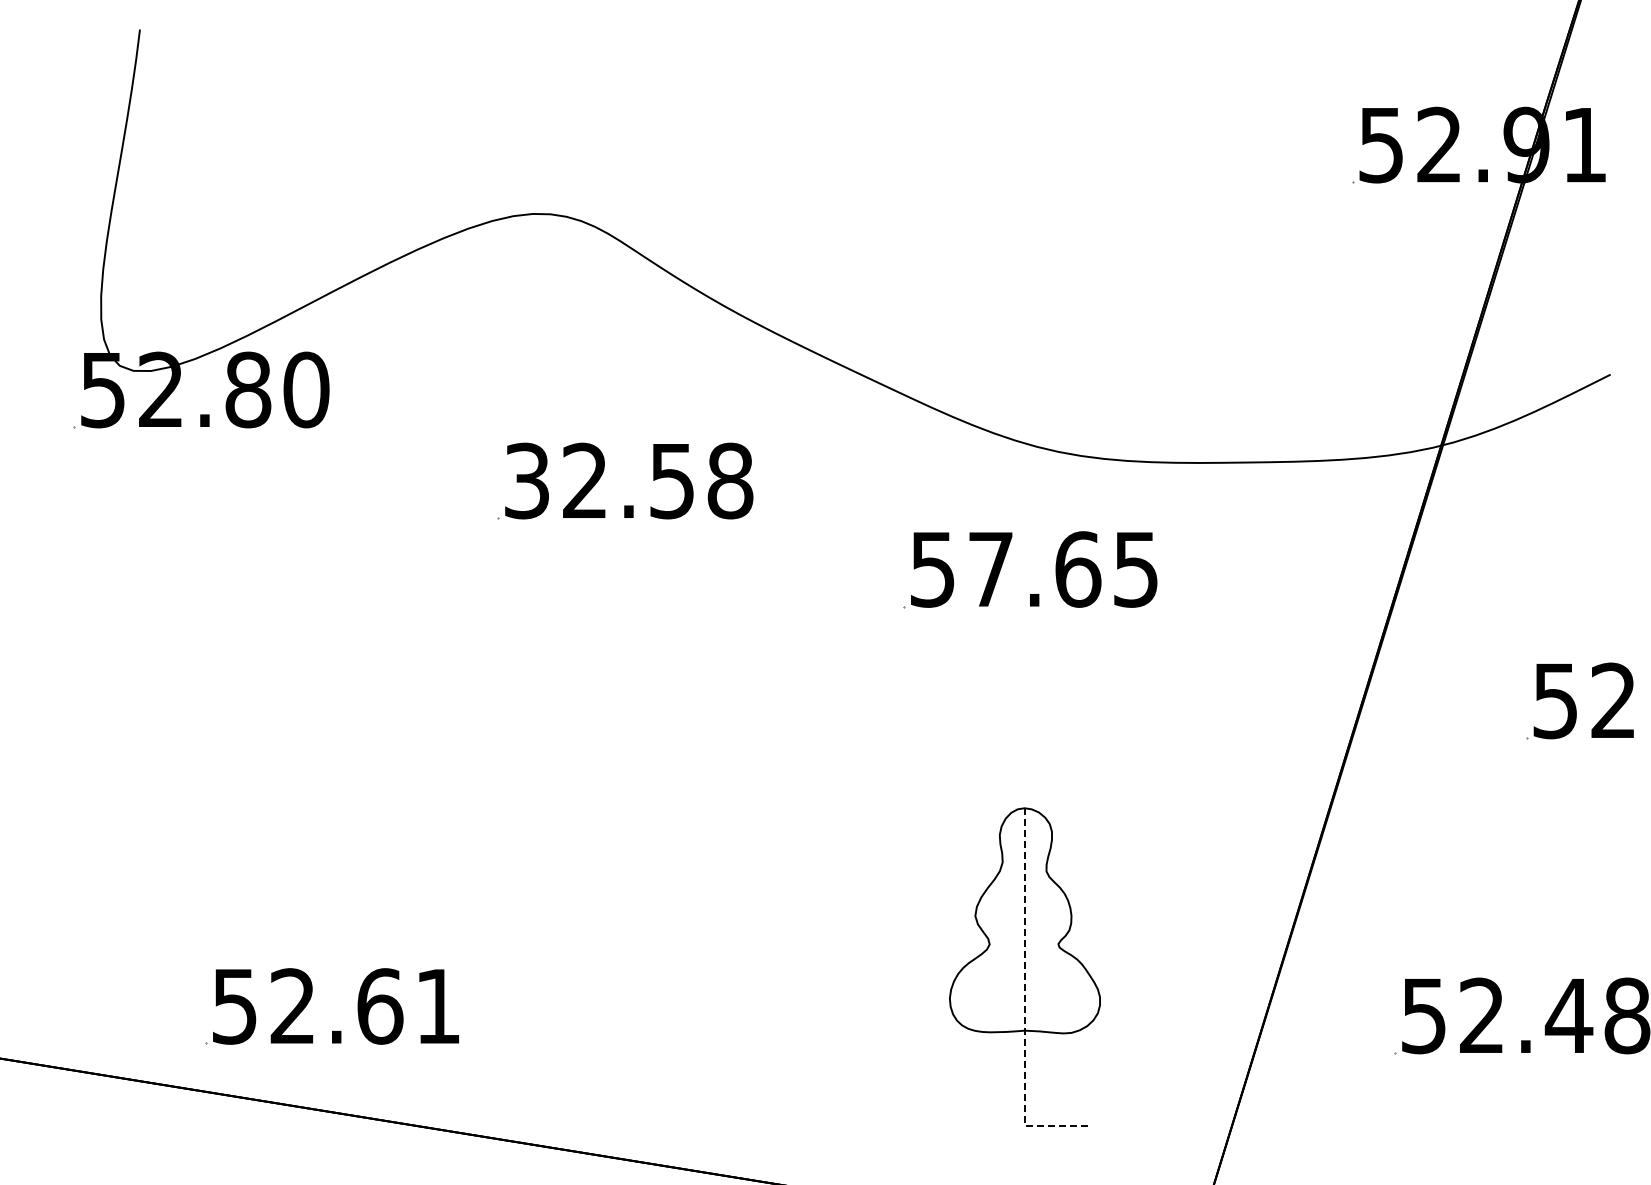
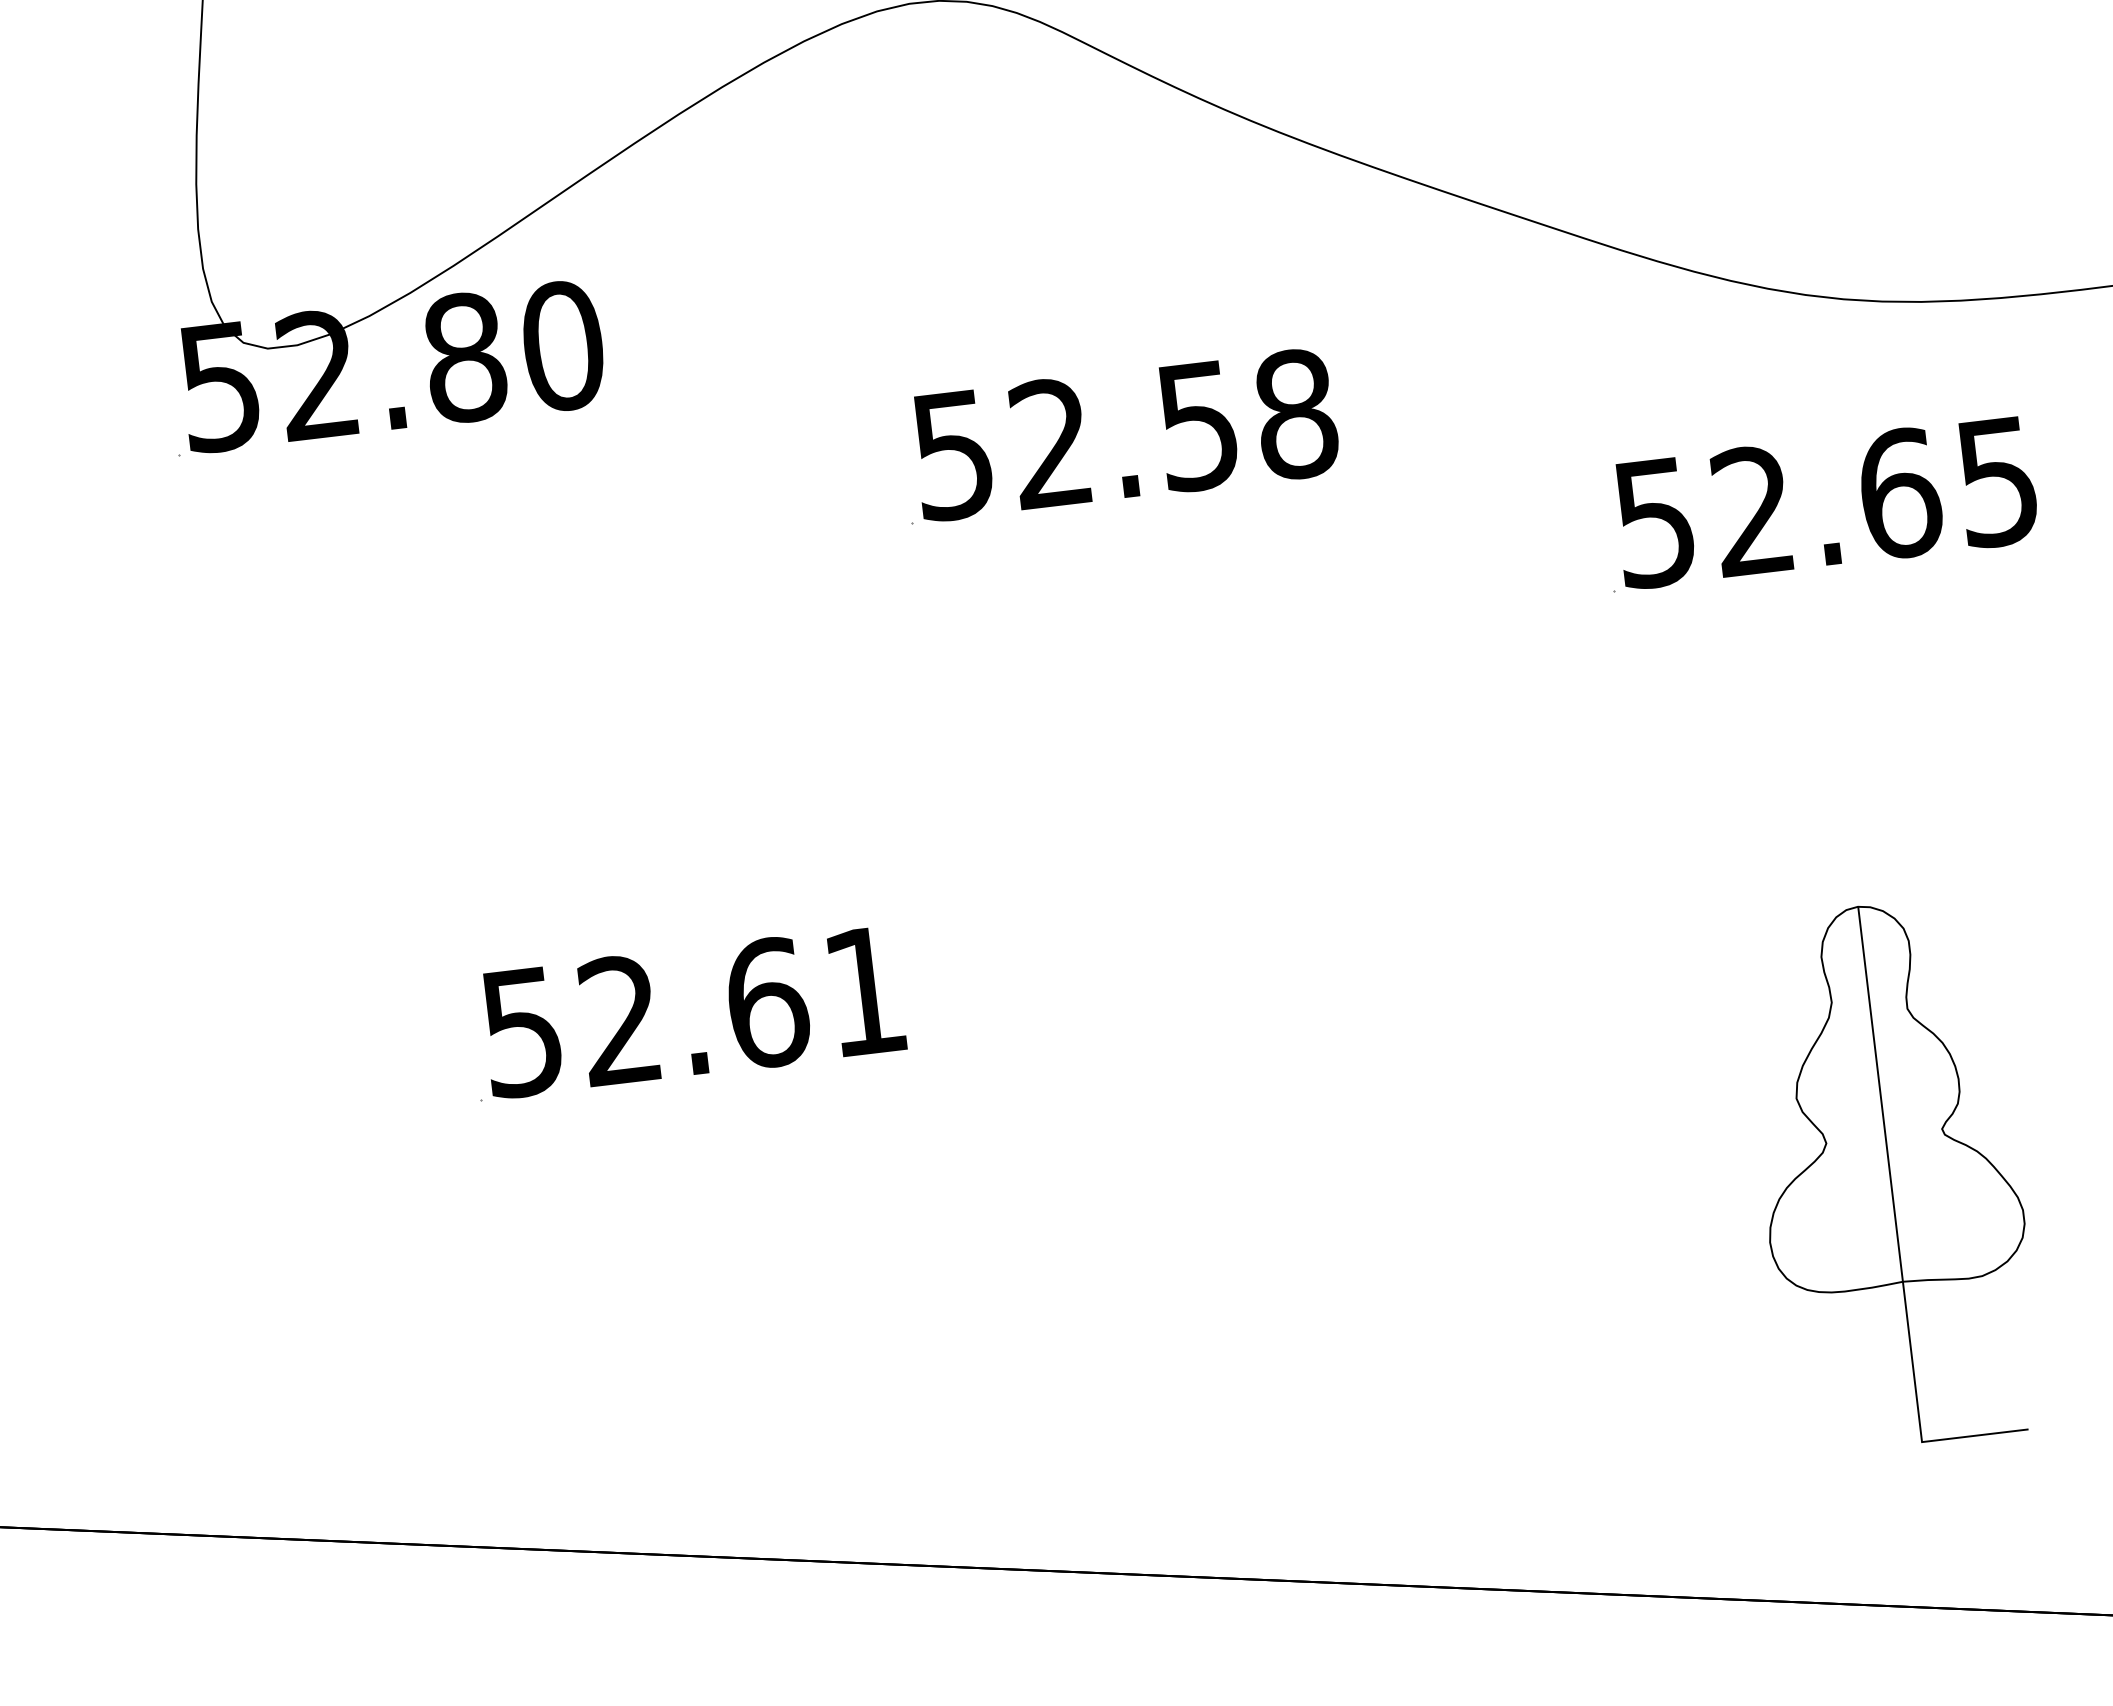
text: (526, 480) -> (952, 454), 32.58 -> 52.58
text: (990, 568) -> (1752, 509), 57.65 -> 52.65
part: (311, 997) -> (649, 1001), moved
line: (1024, 999) -> (1896, 1229), dashed -> solid

